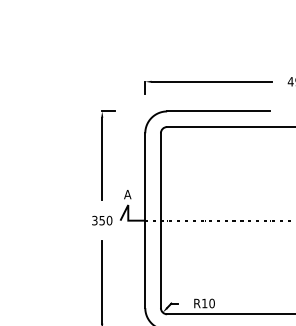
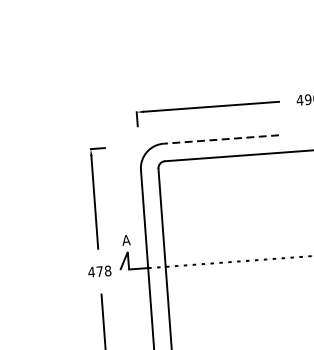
line: (218, 111) -> (221, 139), solid -> dashed
text: (101, 220) -> (99, 271), 350 -> 478

